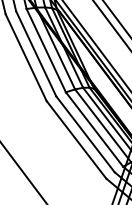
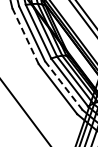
line: (26, 58) -> (25, 36), solid -> dashed
line: (85, 134) -> (63, 85), solid -> dashed

